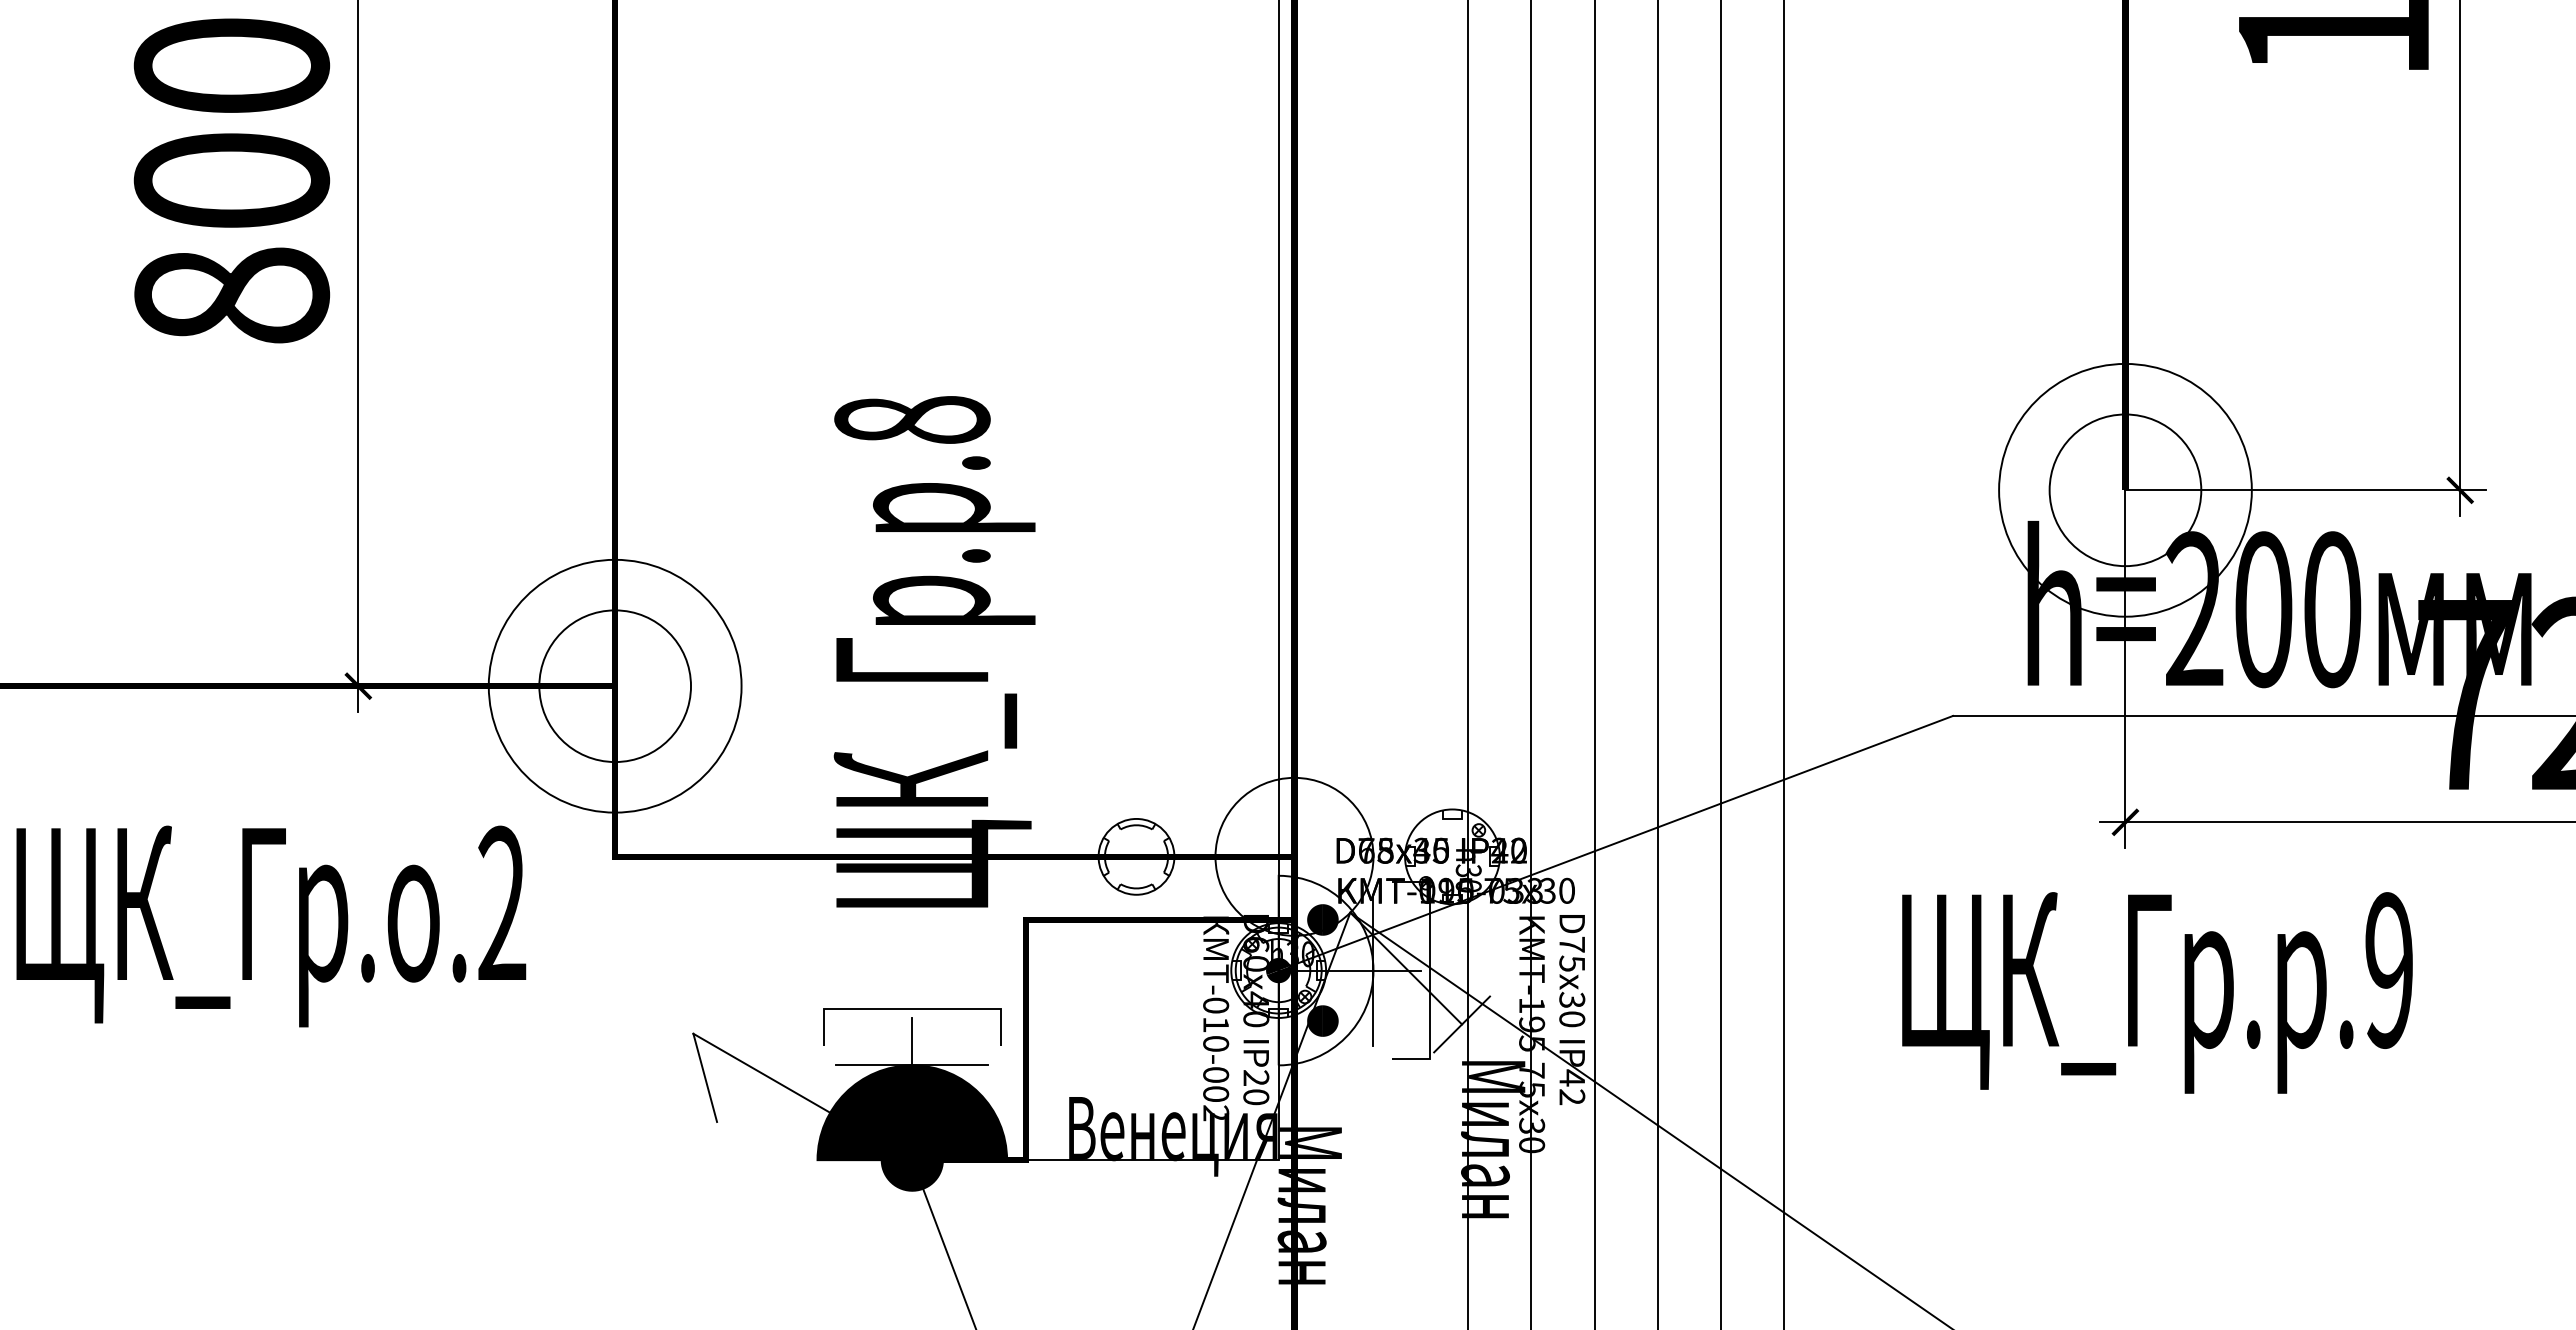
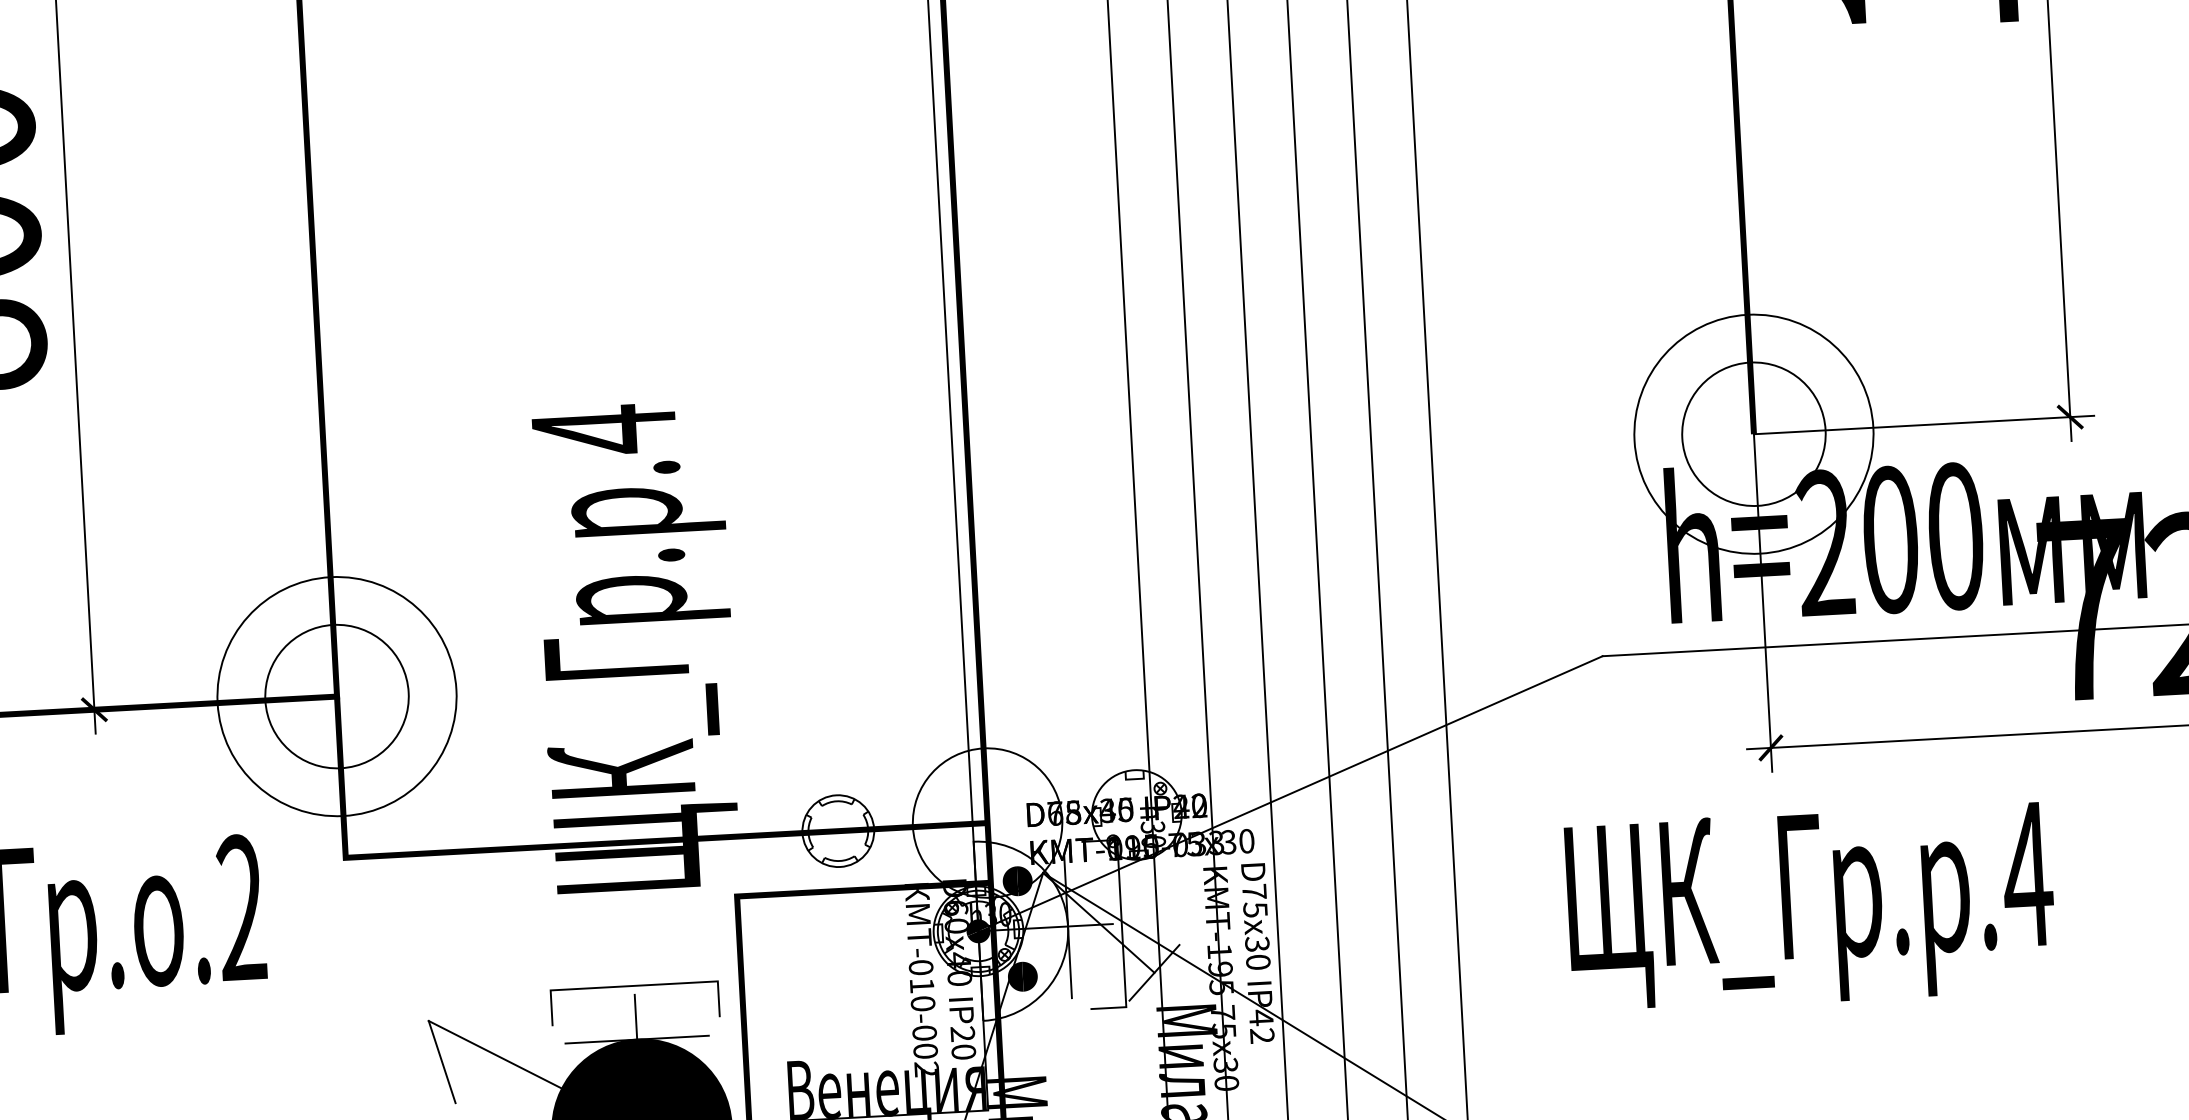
text: (912, 420) -> (604, 430), .8 -> .4
text: (2389, 970) -> (2027, 874), .9 -> .4

